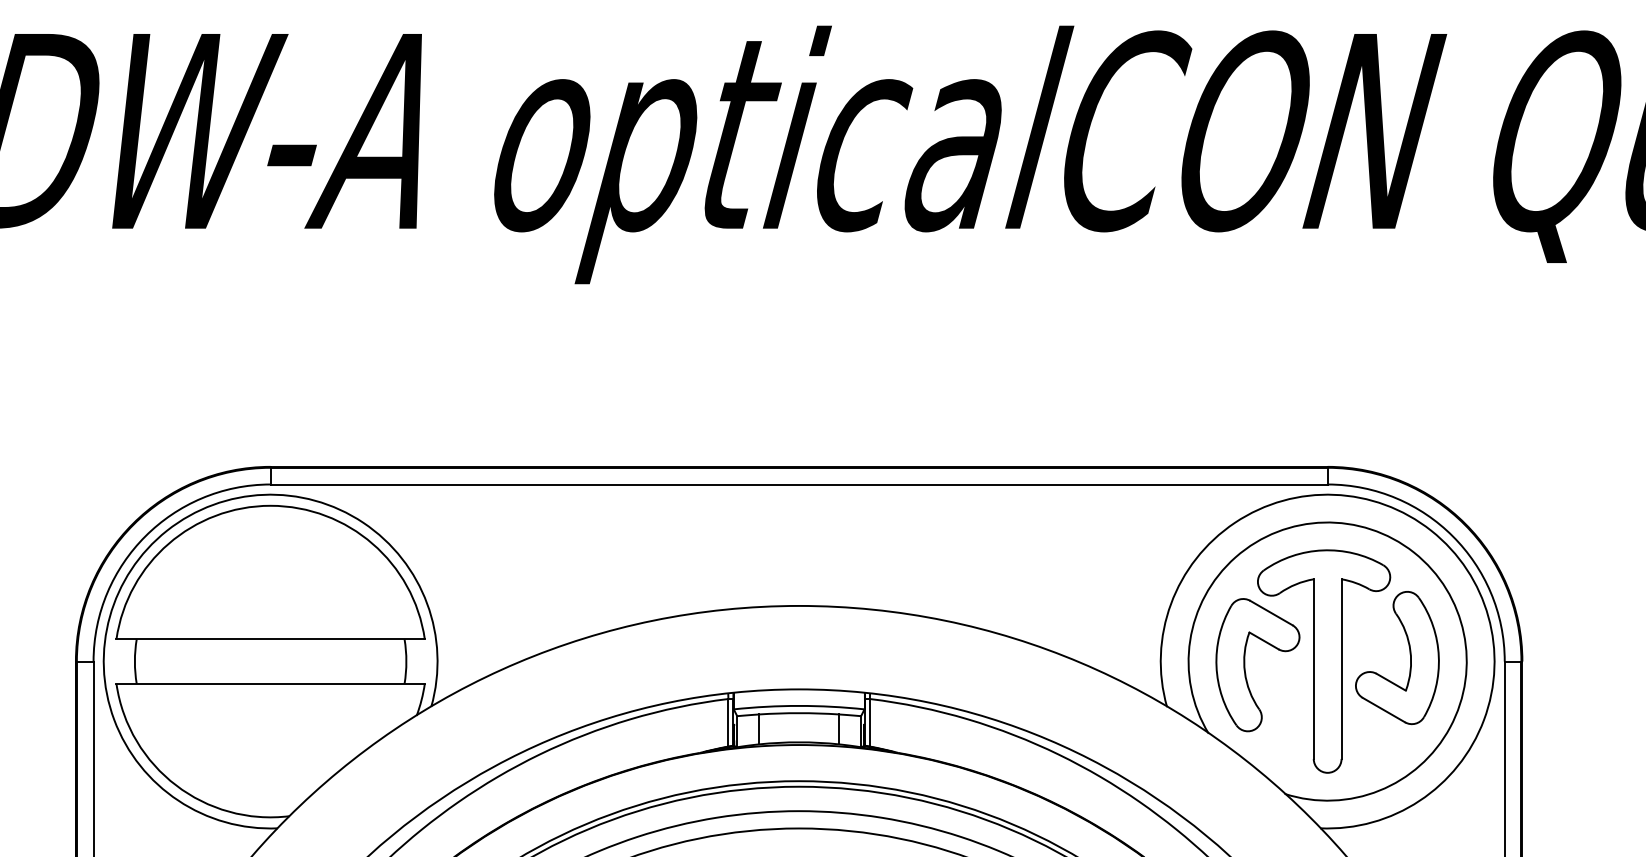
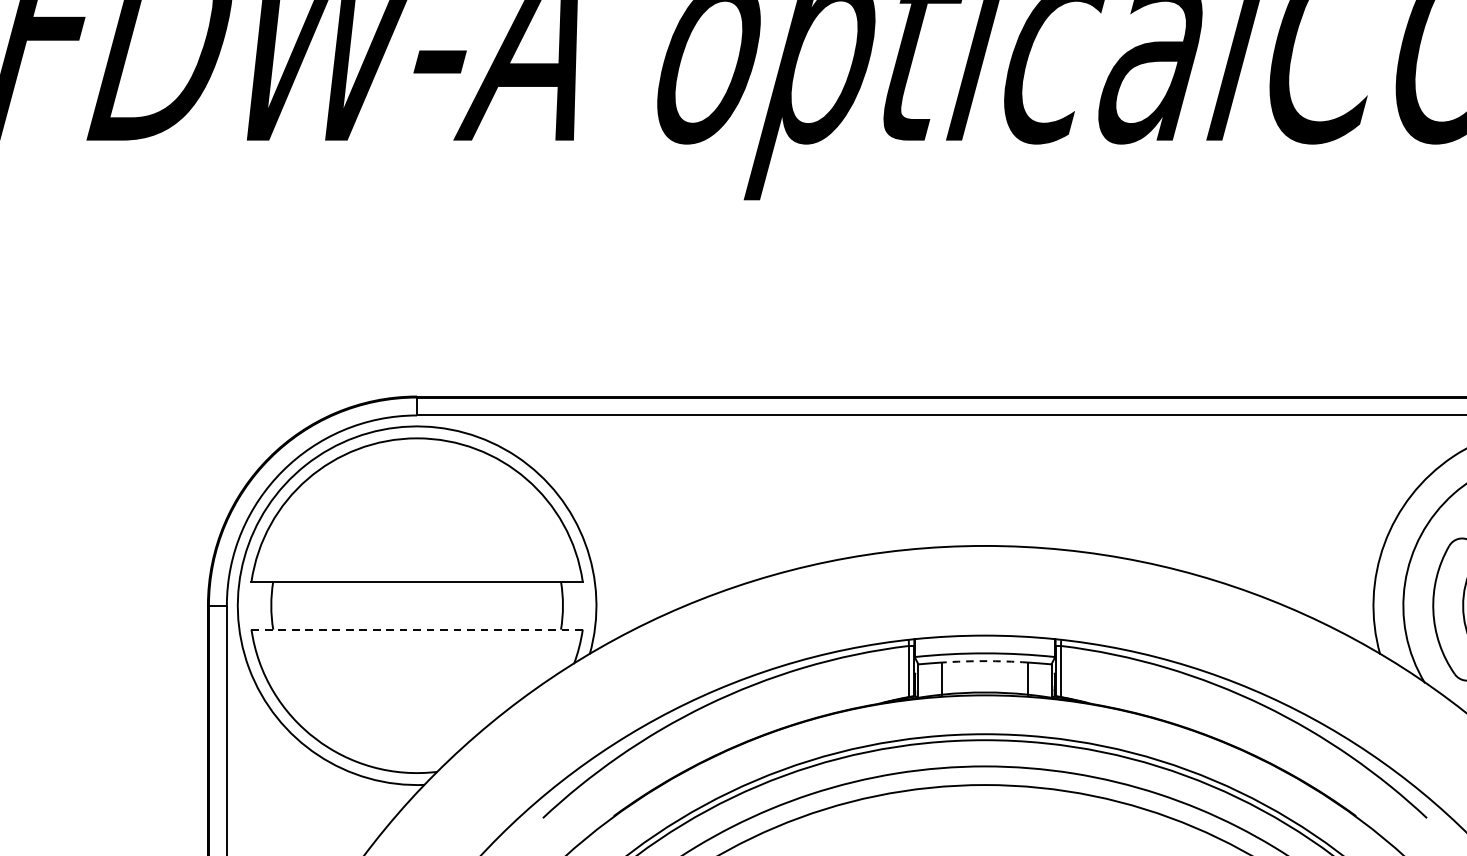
line: (271, 683) -> (418, 629), solid -> dashed
arc: (799, 713) -> (985, 661), solid -> dashed

